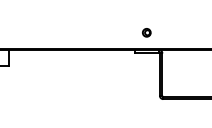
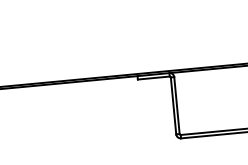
part: (146, 32) -> (150, 50), removed

